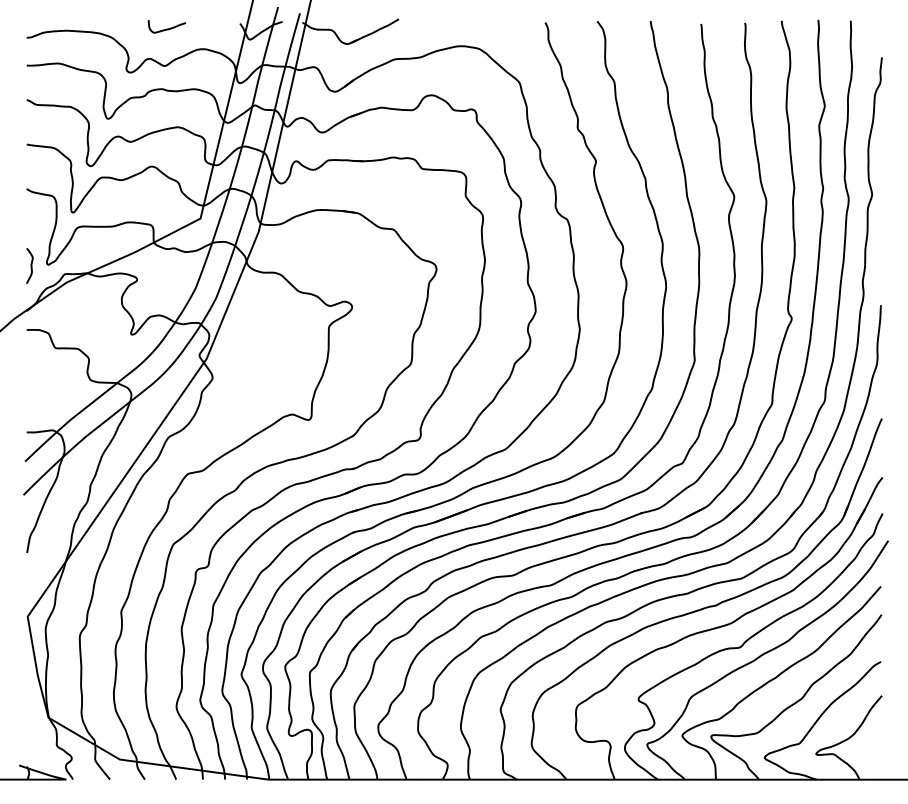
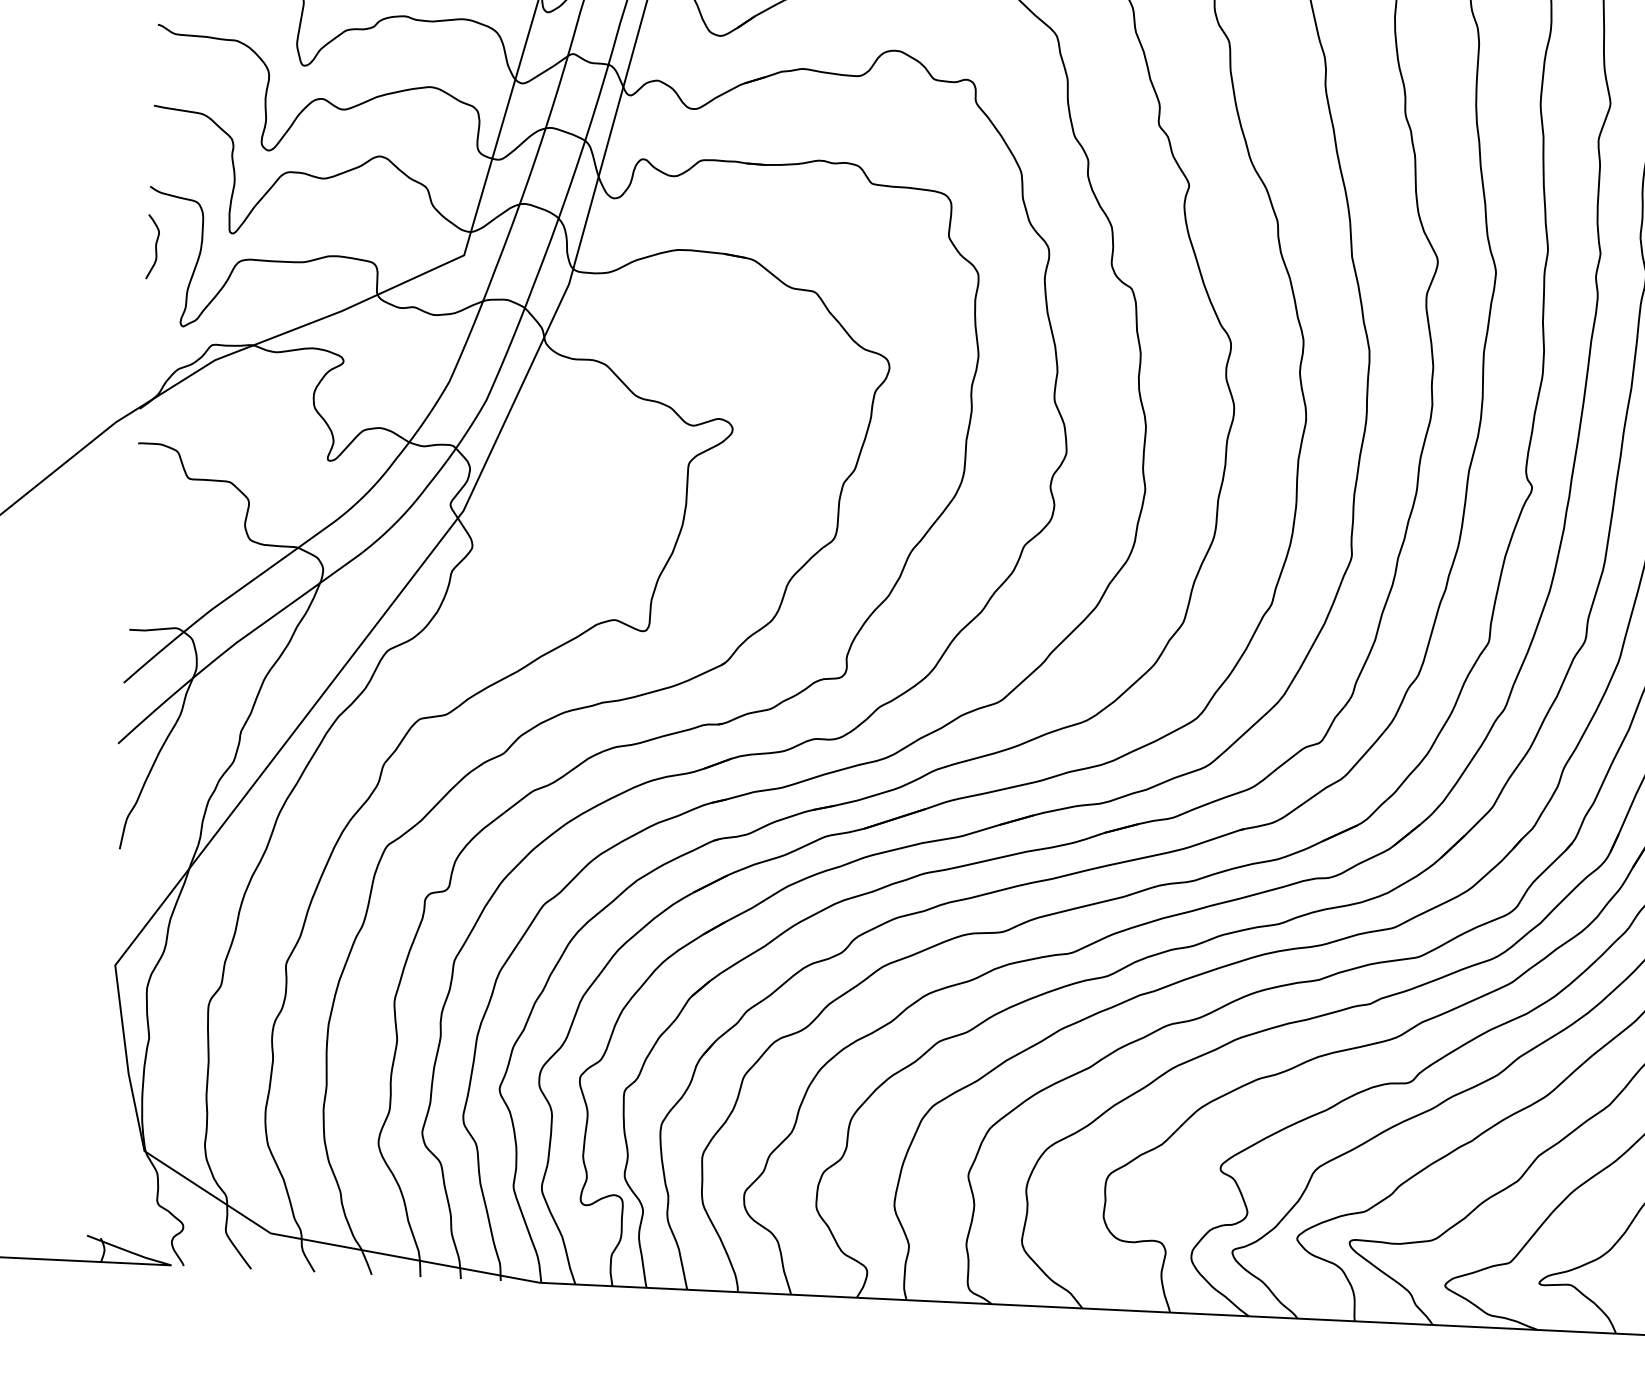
curve: (30, 265) -> (154, 246), moved

